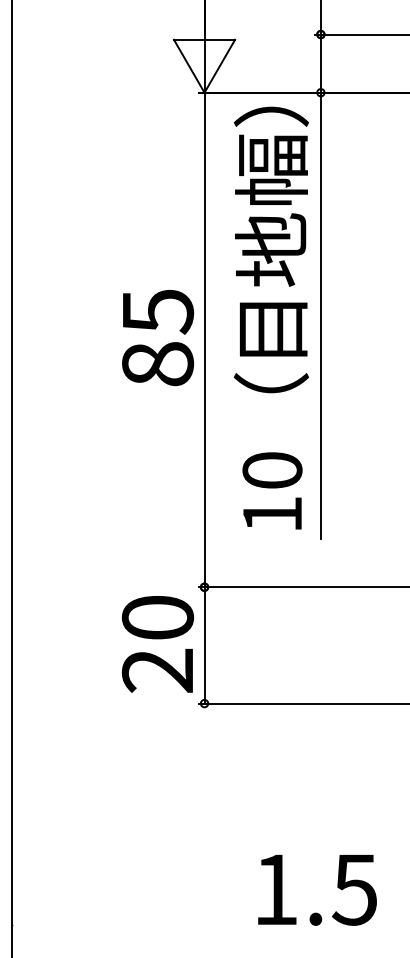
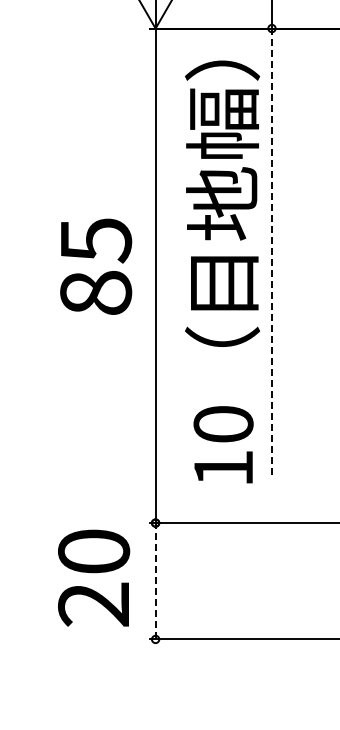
line: (320, 315) -> (271, 251), solid -> dashed
text: (270, 317) -> (221, 271), moved
text: (158, 338) -> (96, 267), moved
text: (157, 644) -> (93, 578), moved
line: (204, 644) -> (155, 580), solid -> dashed

